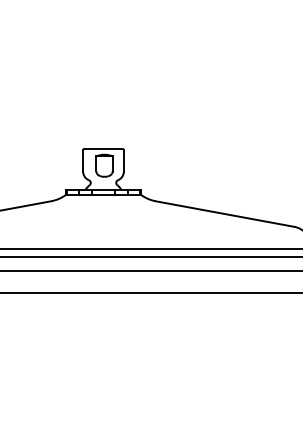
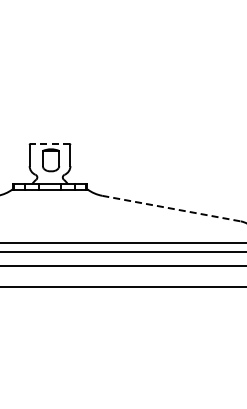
line: (103, 149) -> (50, 144), solid -> dashed
line: (225, 214) -> (172, 209), solid -> dashed

